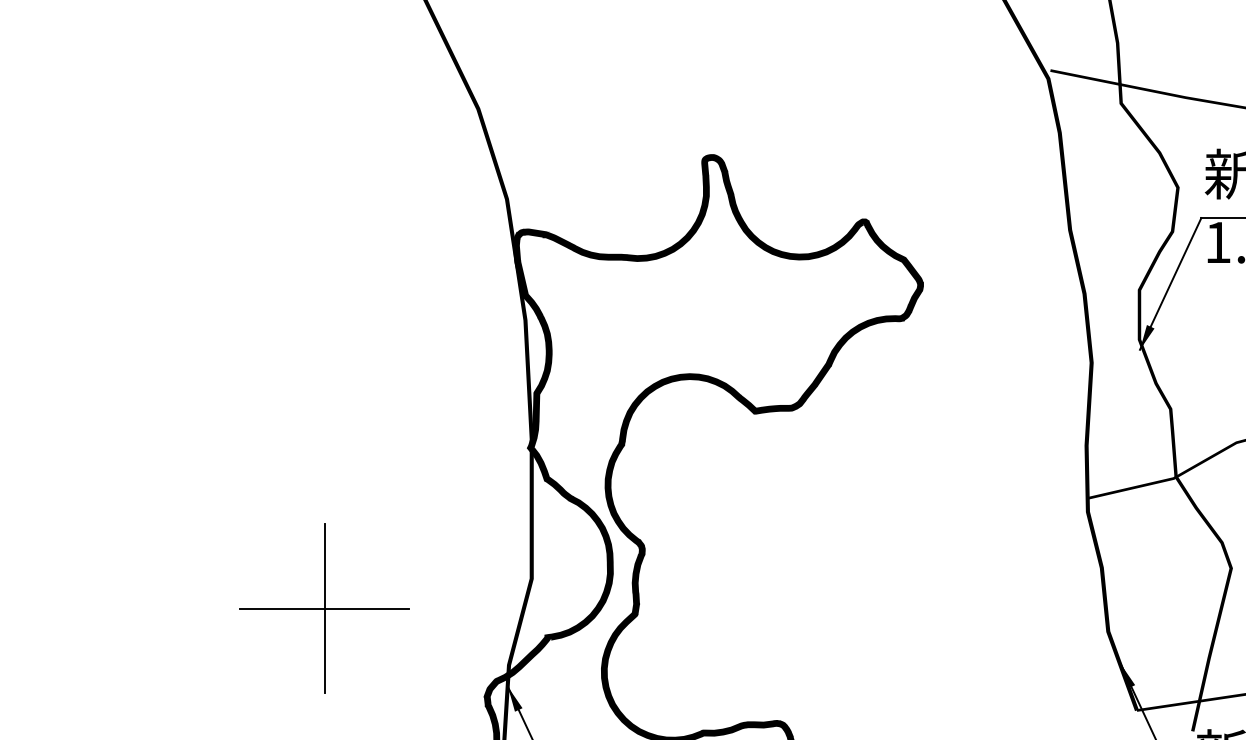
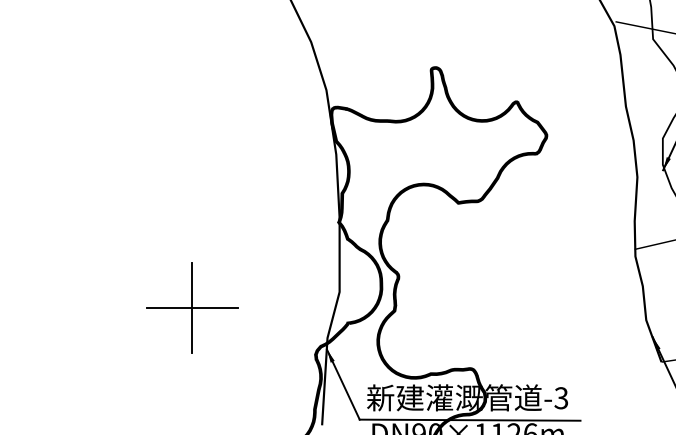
part: (324, 607) -> (192, 307), moved

